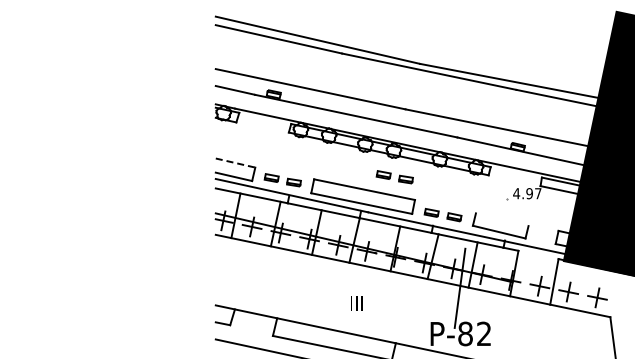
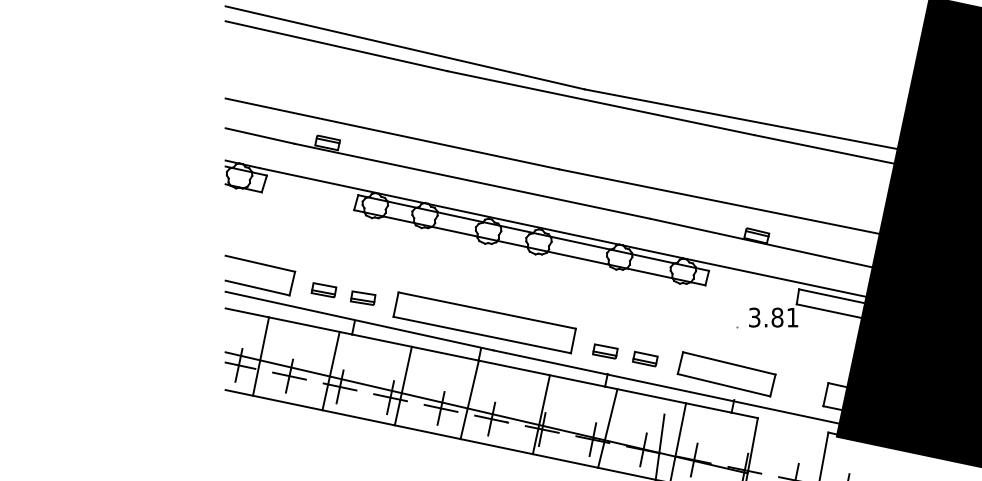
line: (236, 163) -> (262, 264), dashed -> solid
part: (394, 177) -> (539, 289), removed
text: (527, 193) -> (773, 317), 4.97 -> 3.81
line: (501, 219) -> (728, 363), added

